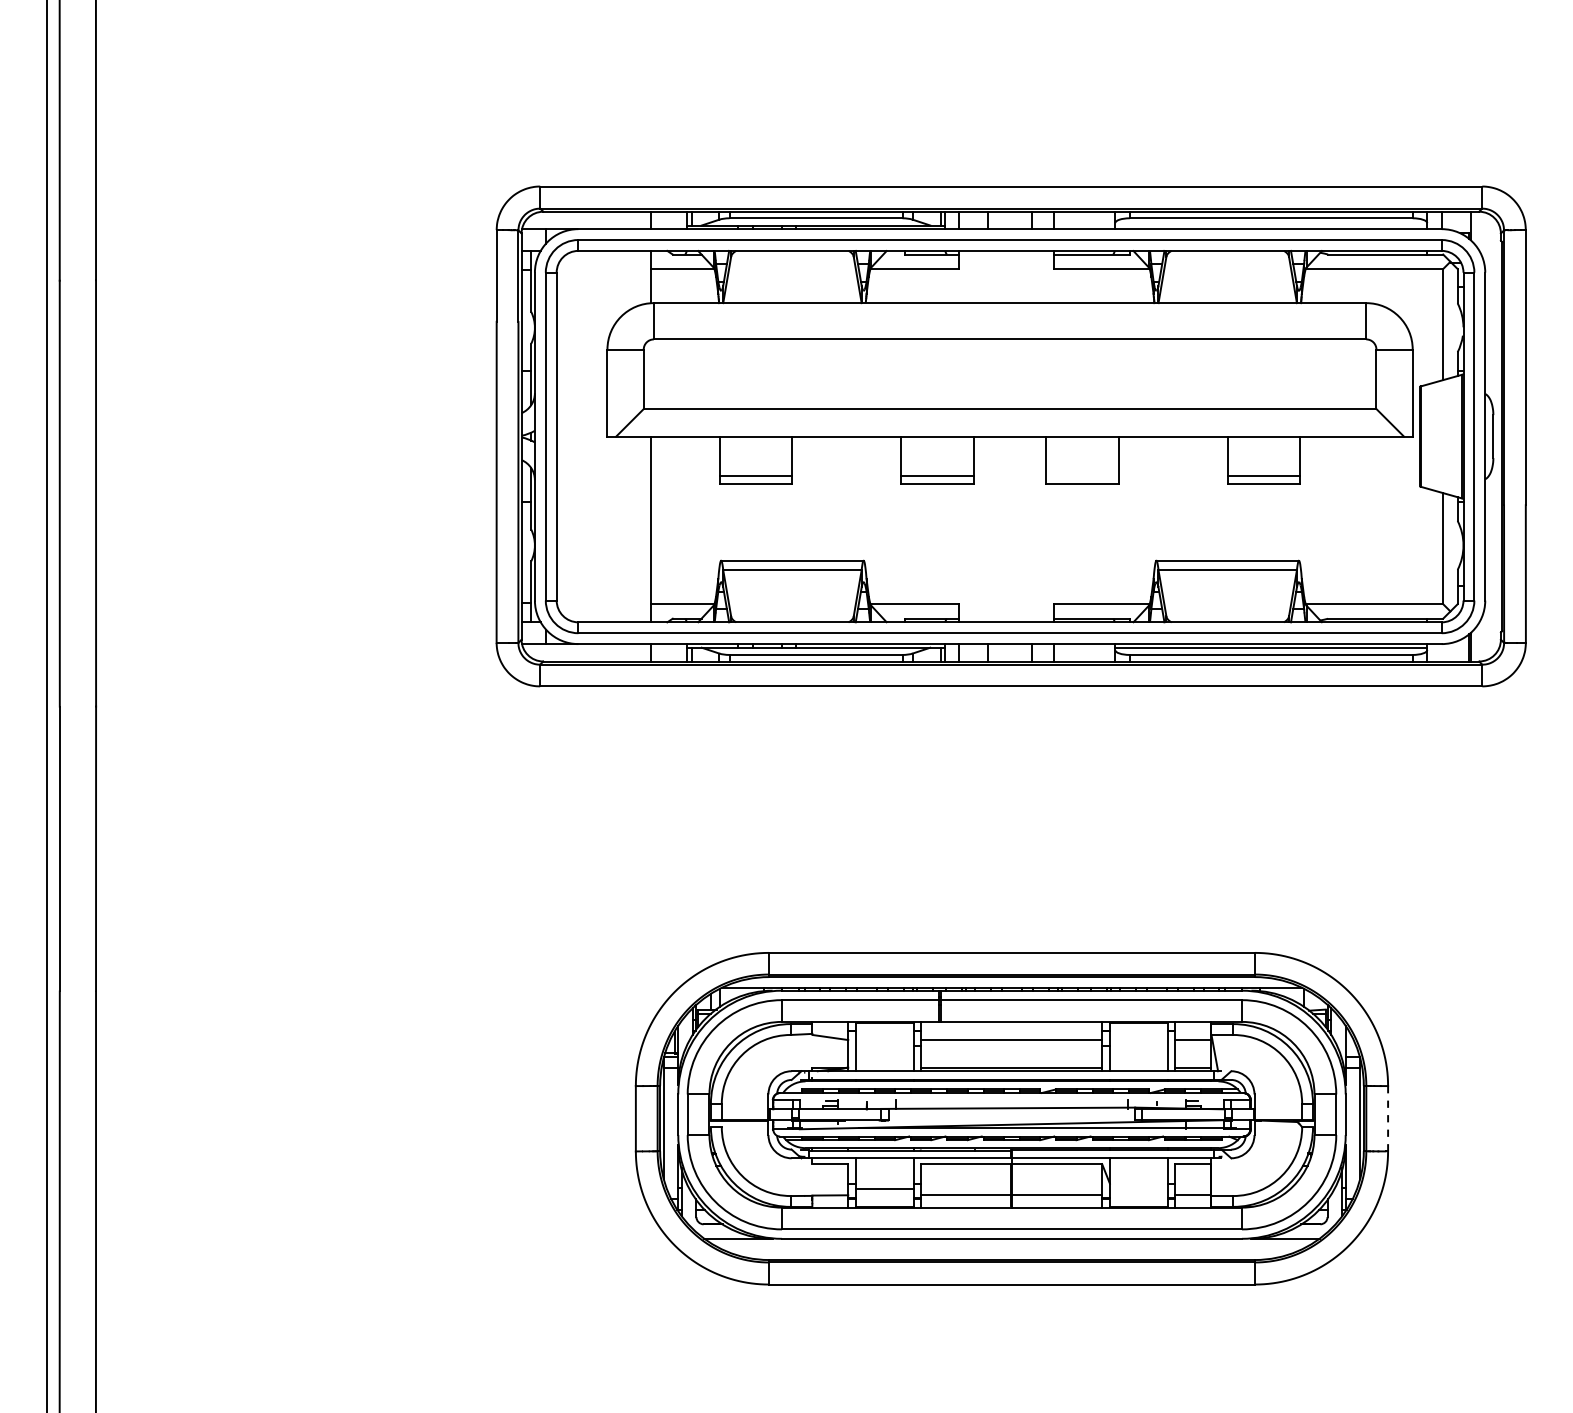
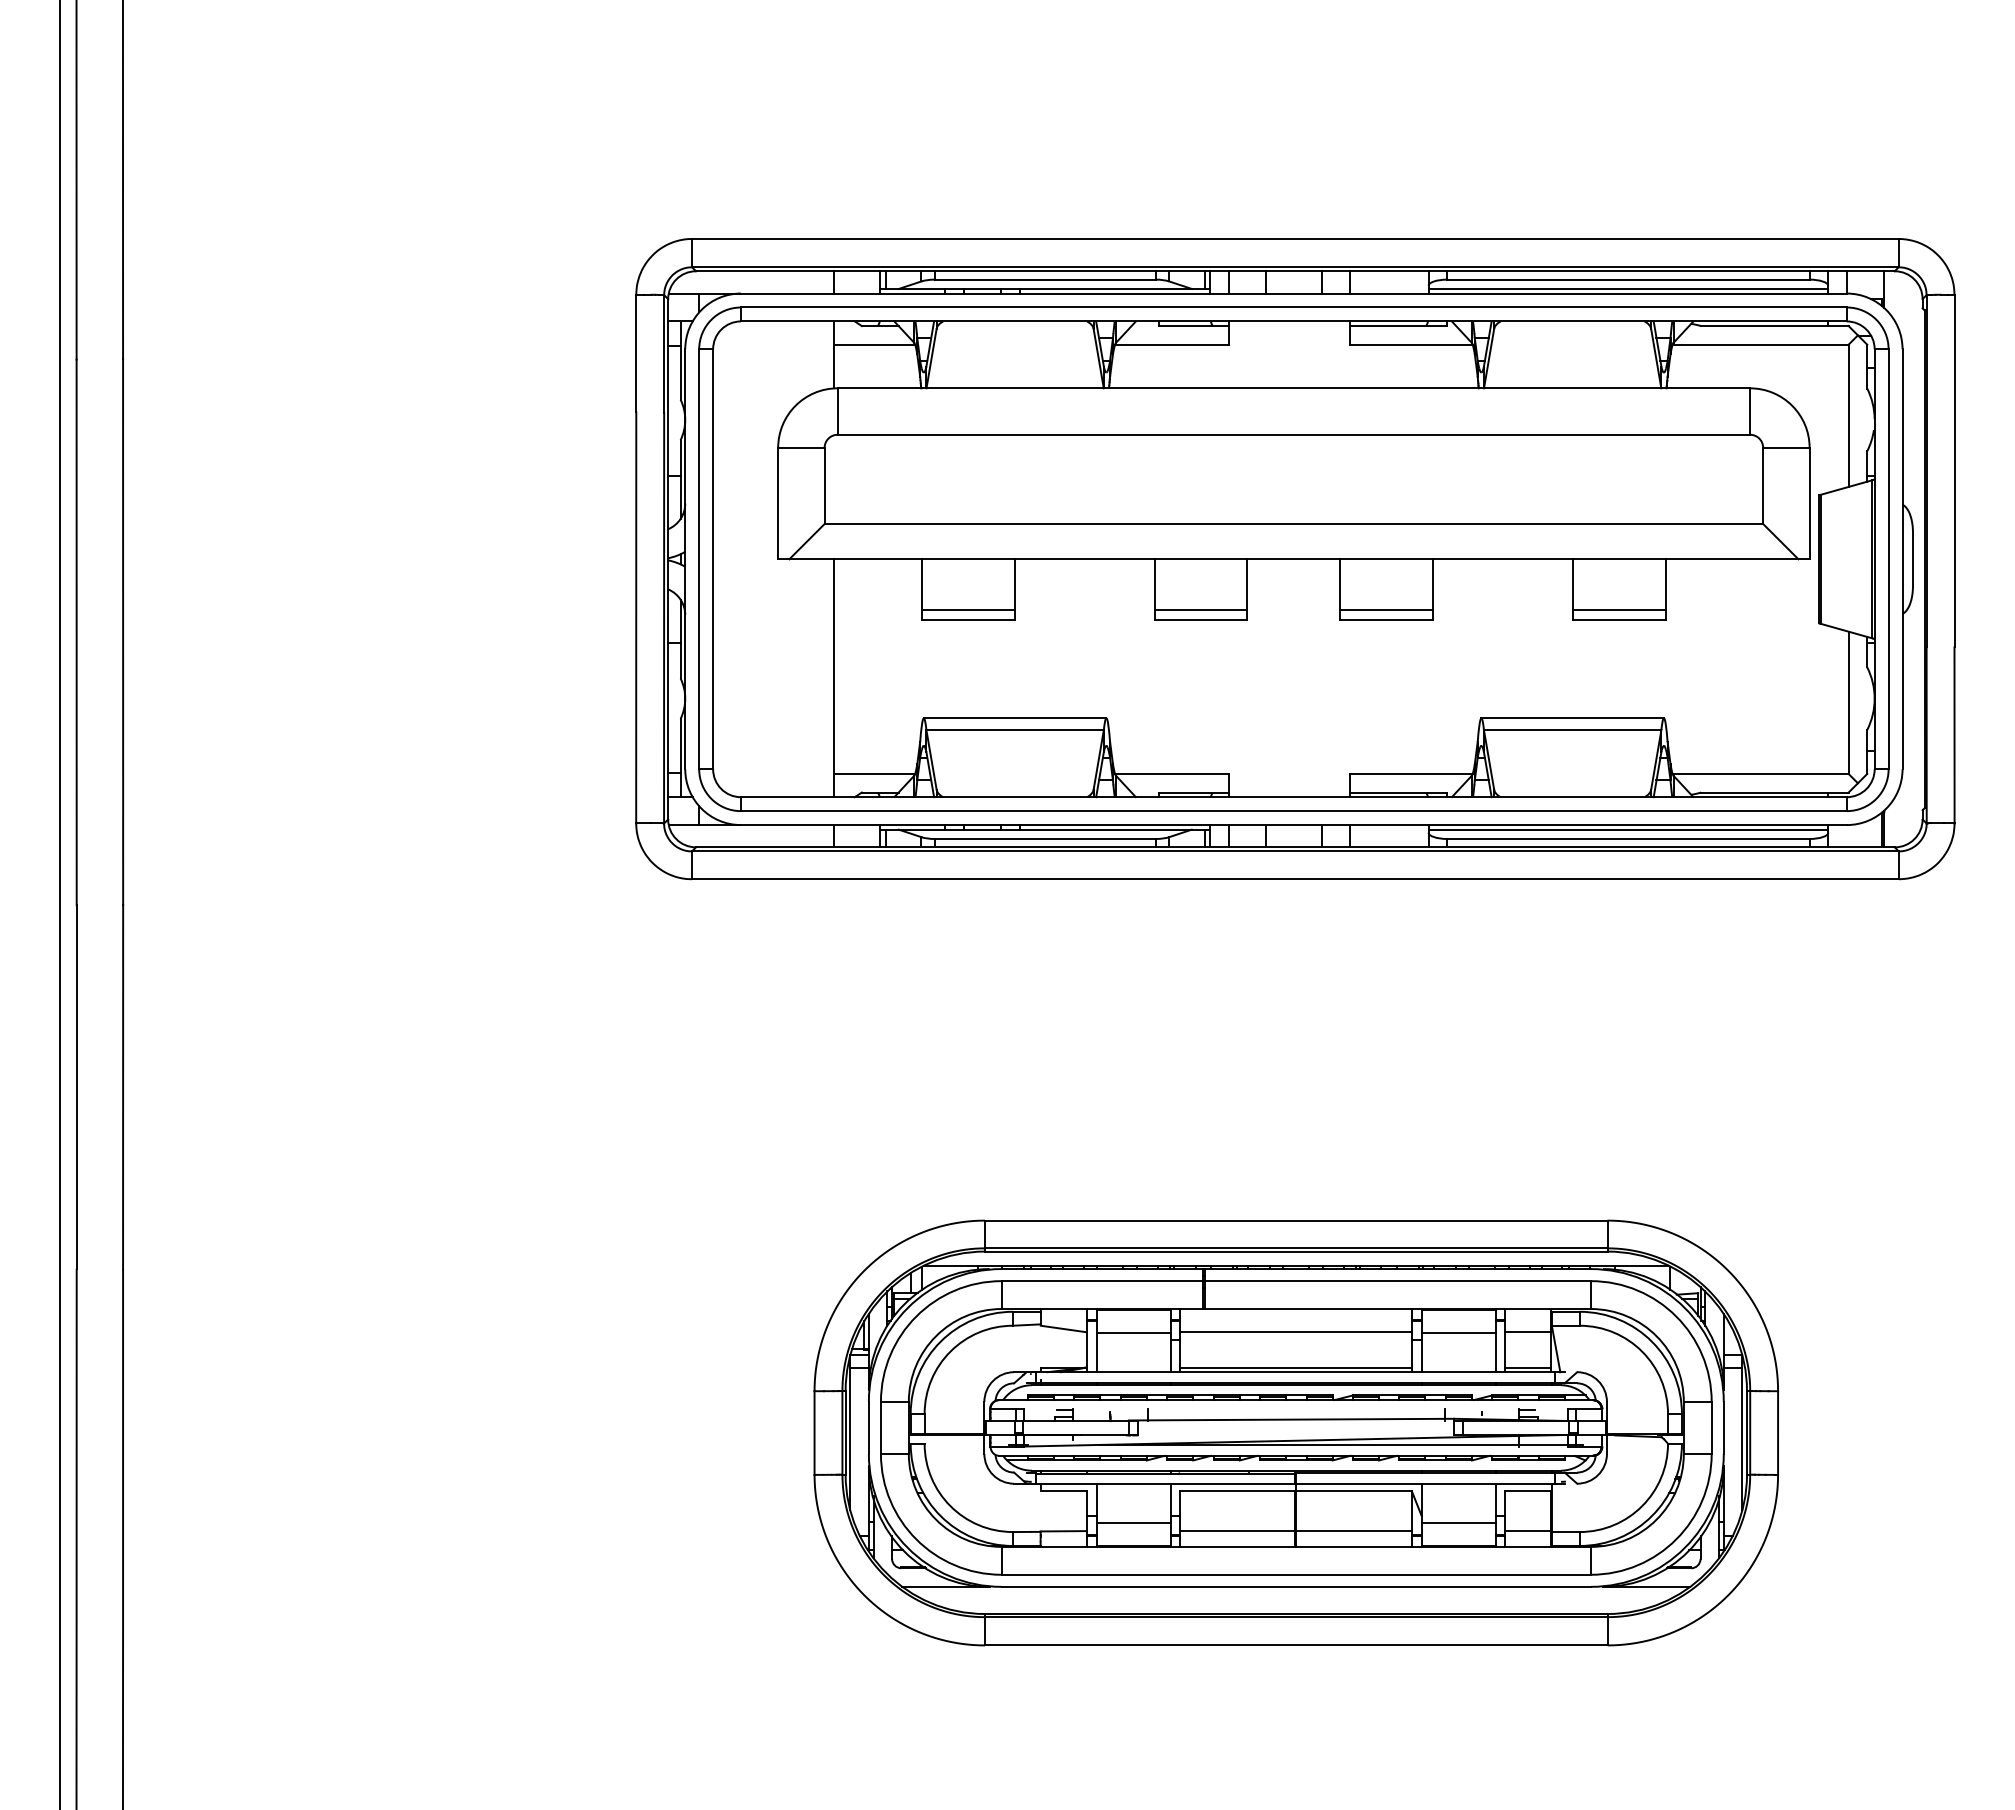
line: (1271, 225) -> (1628, 288), added
line: (1082, 475) -> (1386, 609), added
line: (884, 1041) -> (1133, 1333), added
line: (1138, 1041) -> (1458, 1333), added
line: (1388, 1119) -> (1778, 1433), dashed -> solid
line: (1138, 1188) -> (1458, 1522), added

